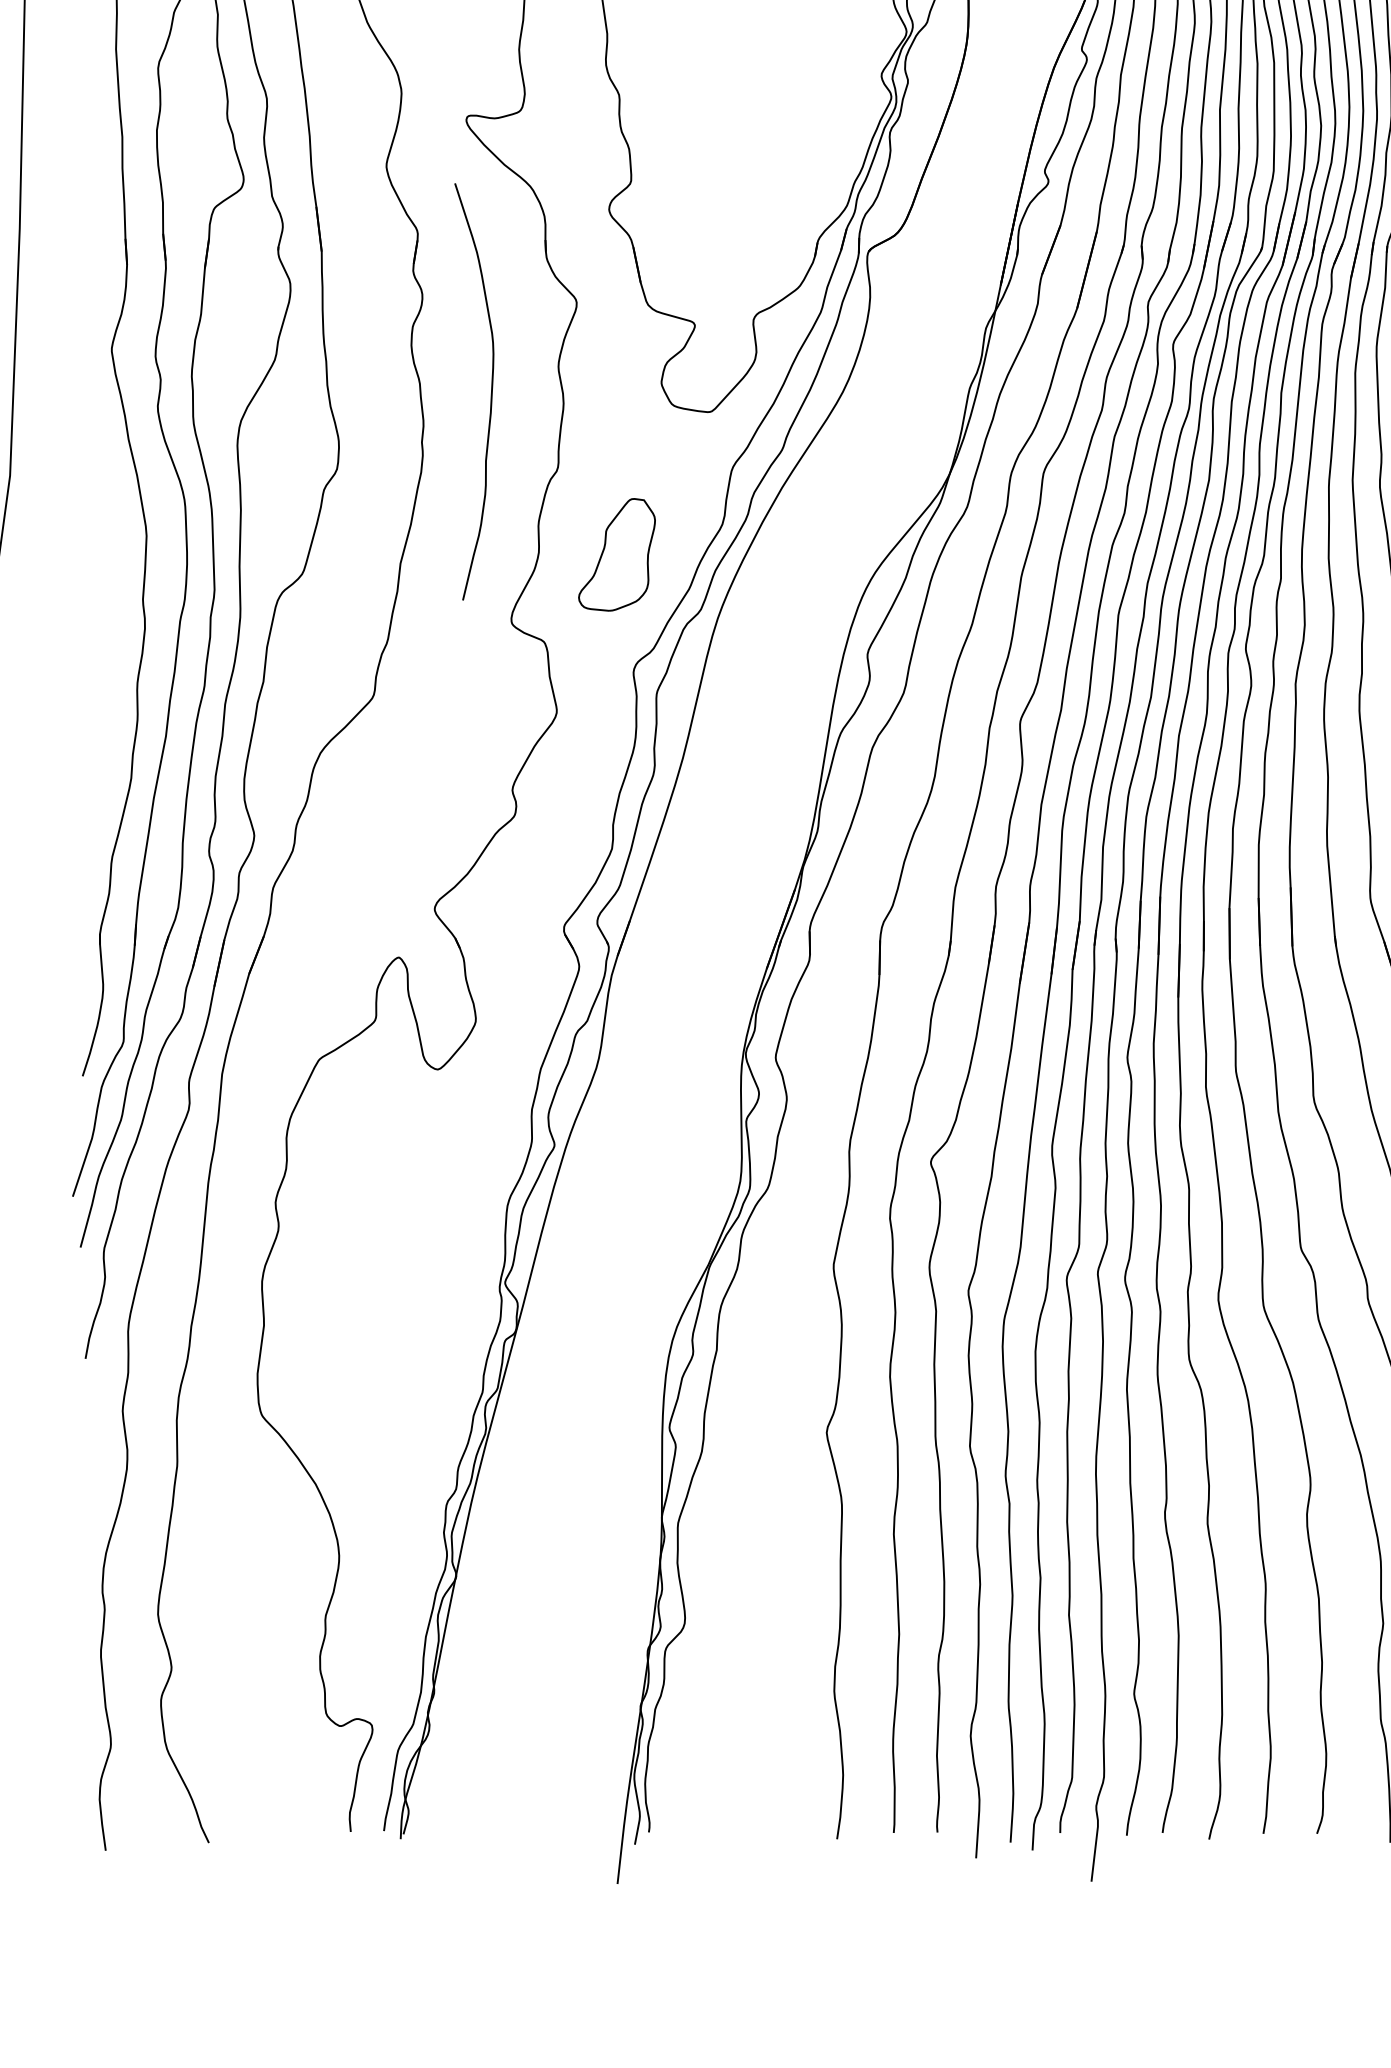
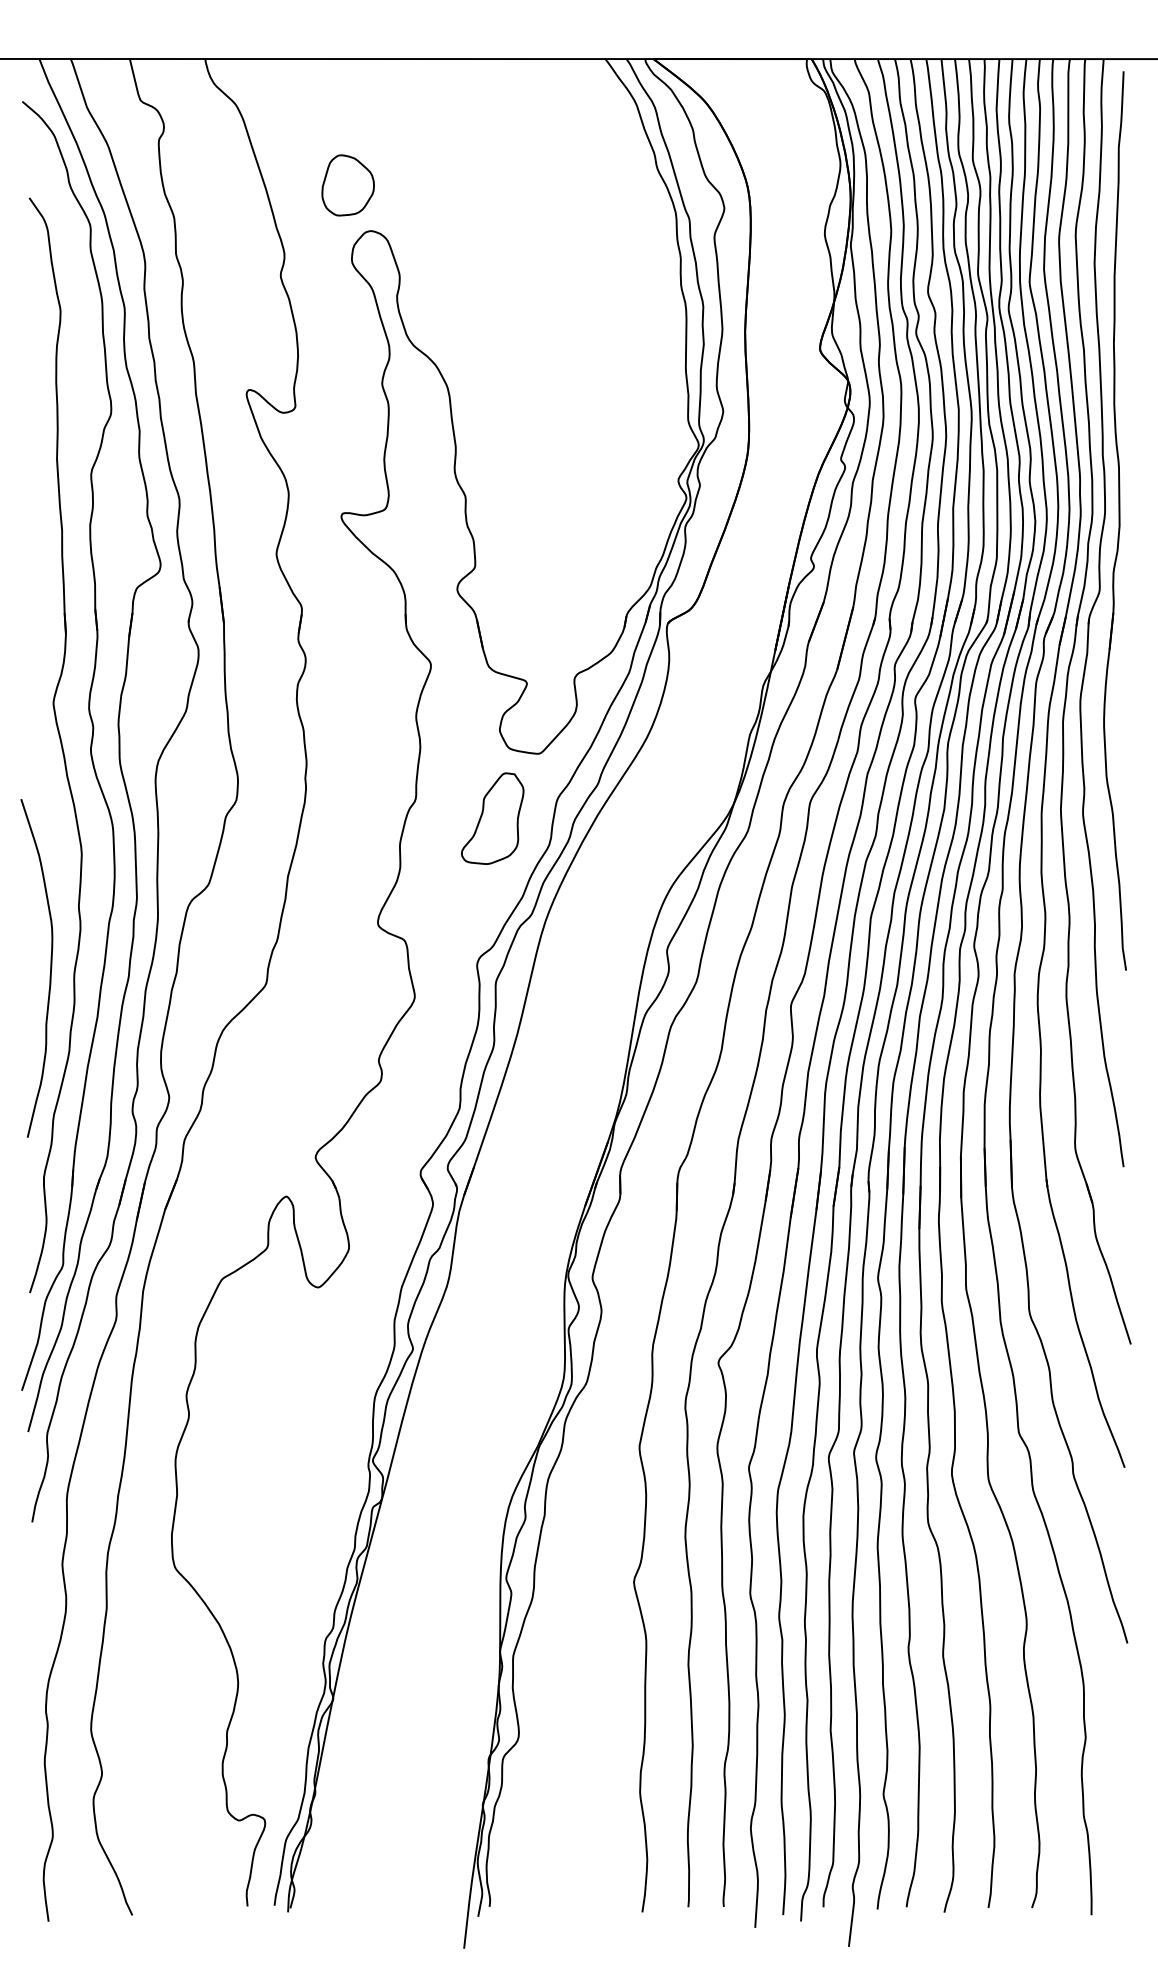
curve: (491, 392) -> (50, 968), moved
part: (616, 554) -> (492, 818), moved

